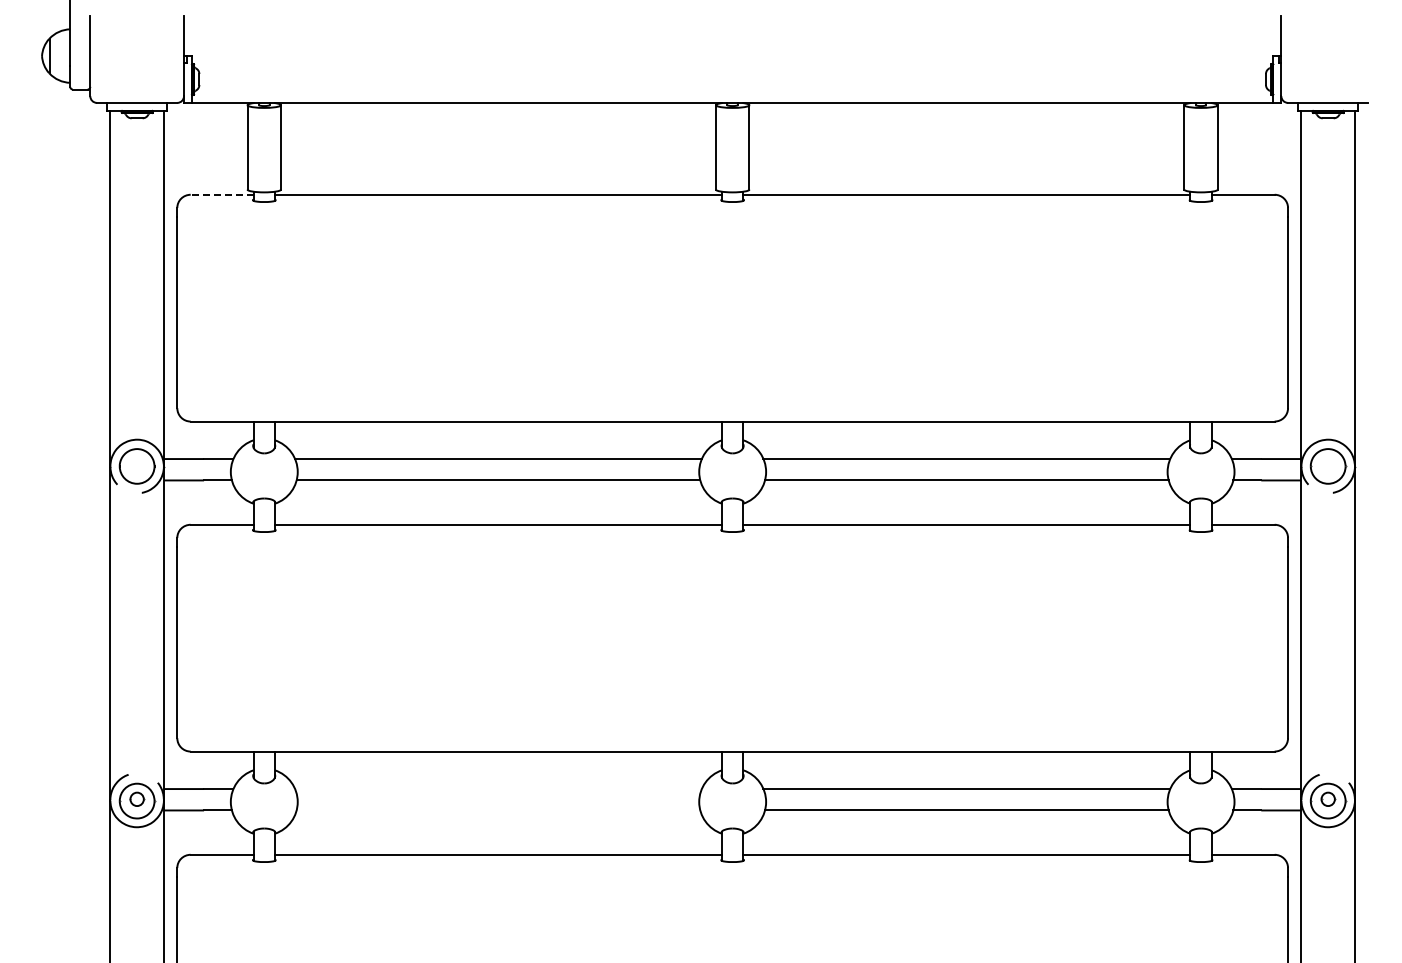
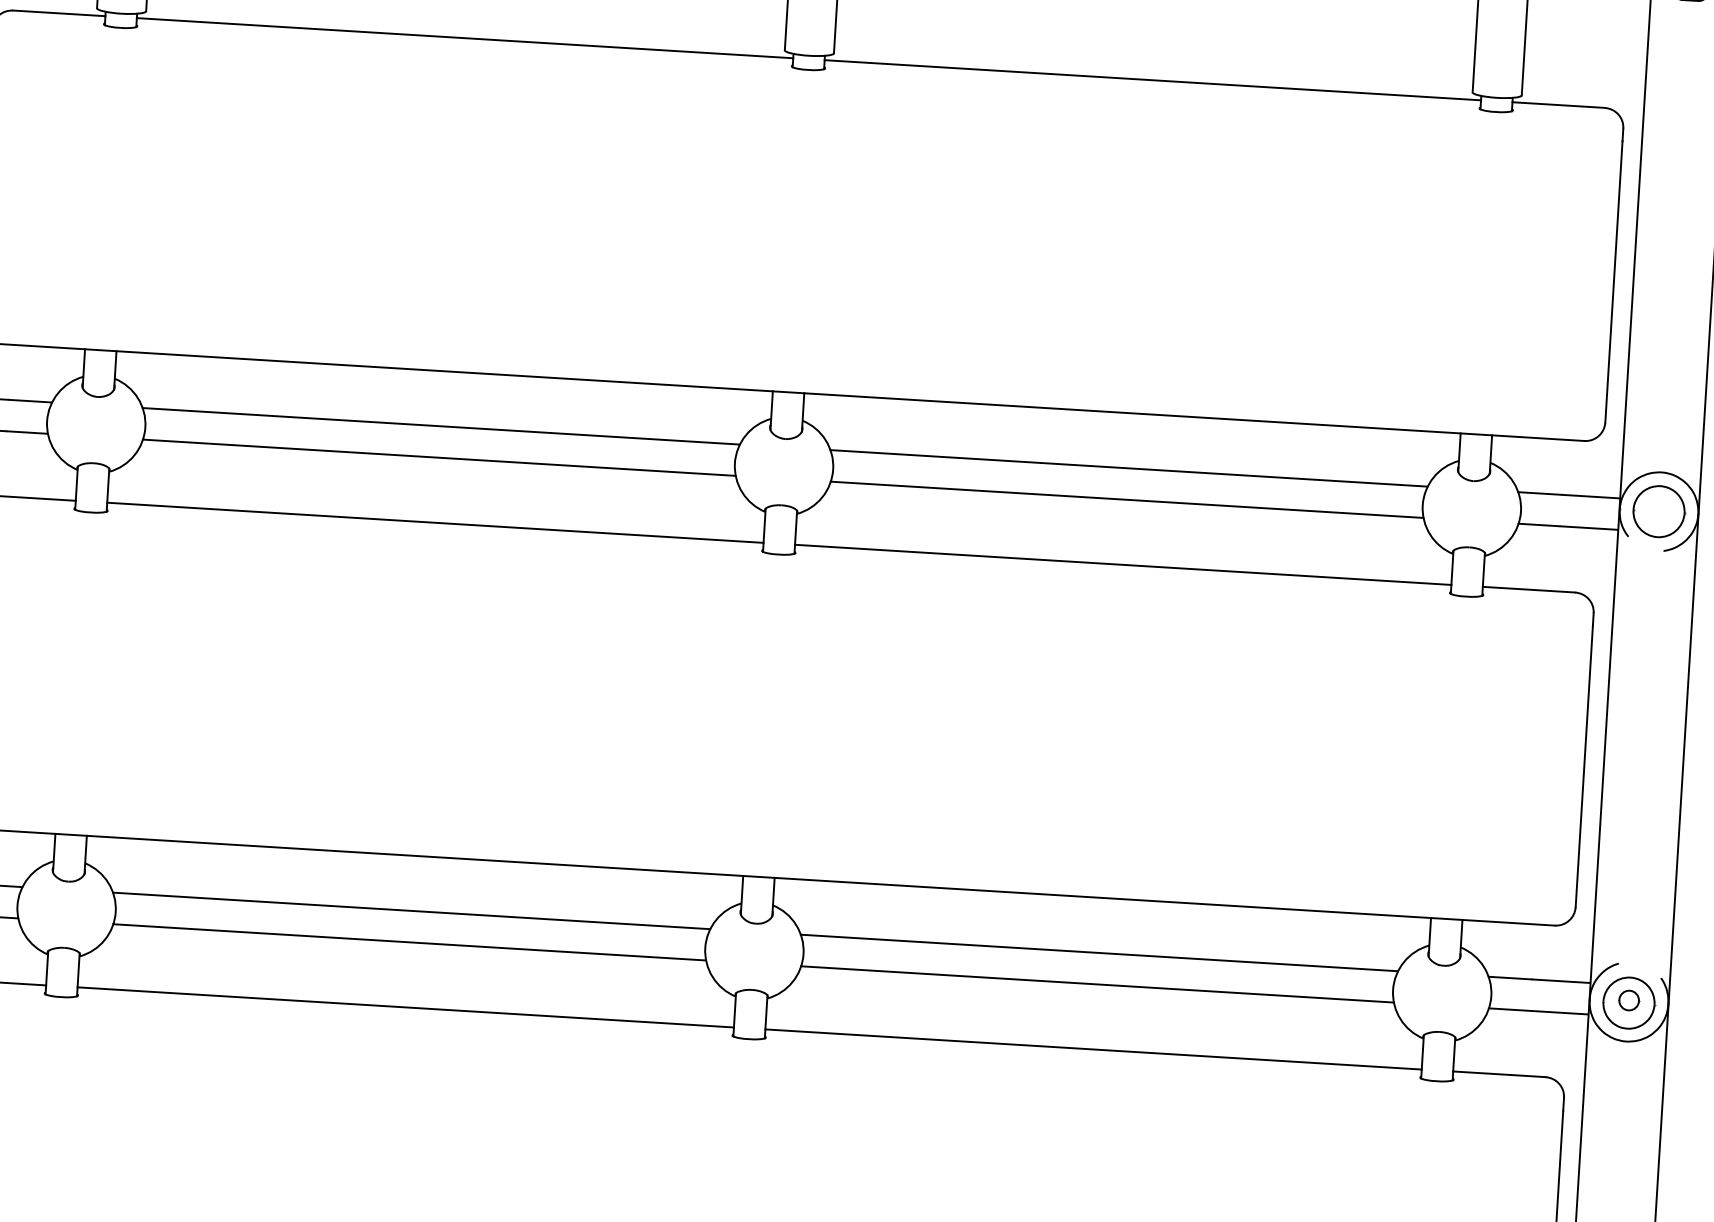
line: (221, 194) -> (58, 12), dashed -> solid
line: (498, 789) -> (411, 911), added
line: (498, 810) -> (409, 942), added

